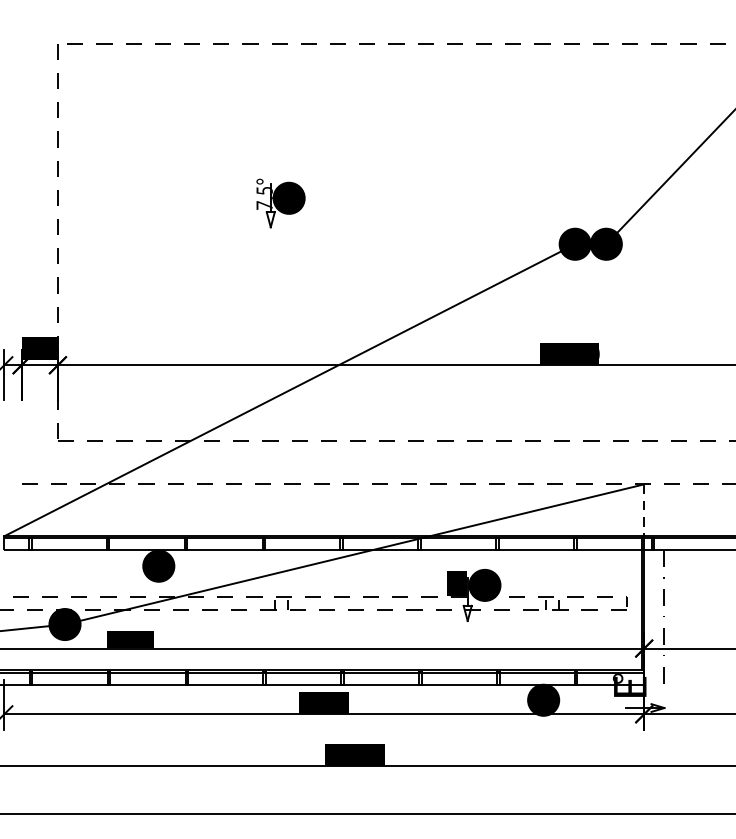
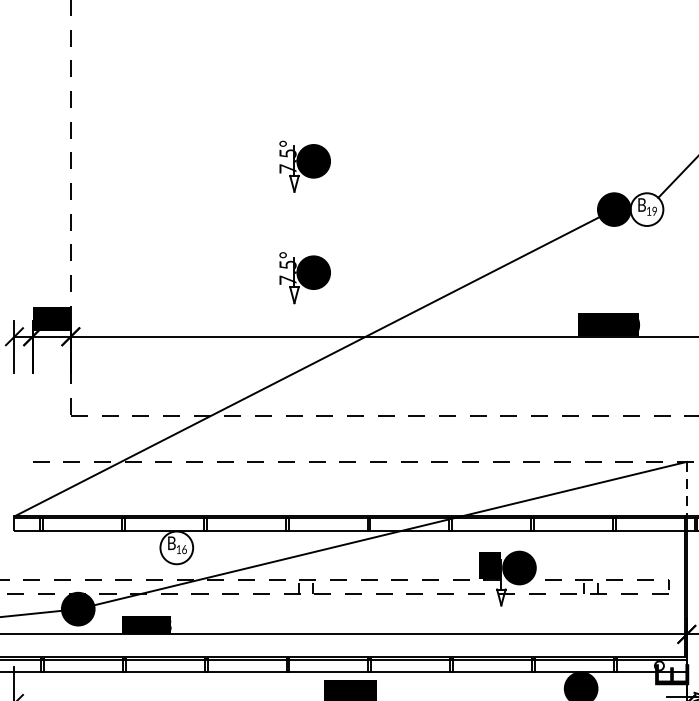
fill: (605, 243) -> (646, 208), removed
part: (280, 309) -> (304, 278), added
fill: (158, 565) -> (176, 547), removed

